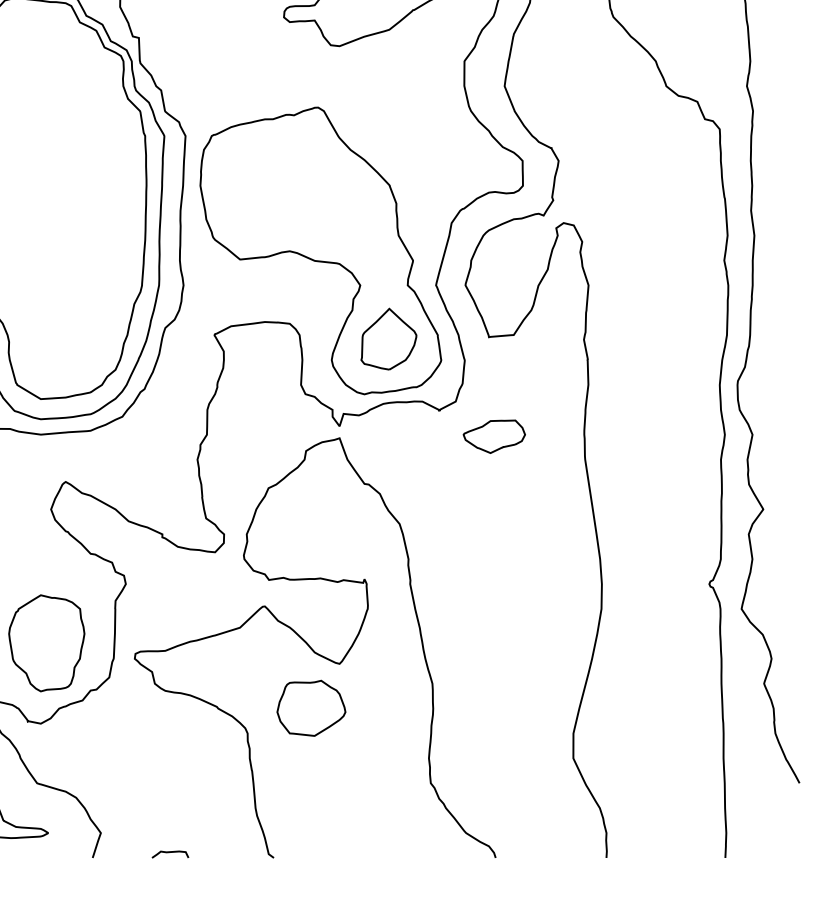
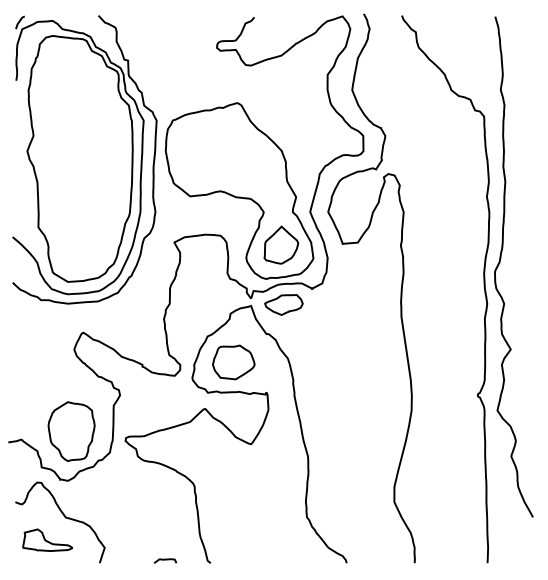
part: (493, 435) -> (283, 304), moved
part: (310, 708) -> (233, 362), moved
curve: (170, 853) -> (165, 560), moved

